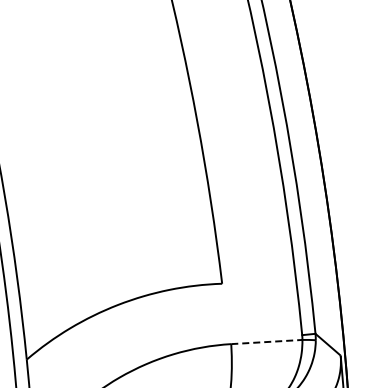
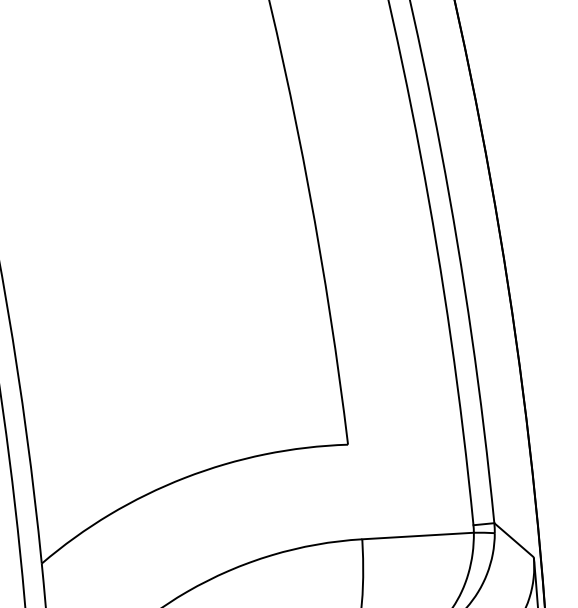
line: (266, 342) -> (417, 536), dashed -> solid

